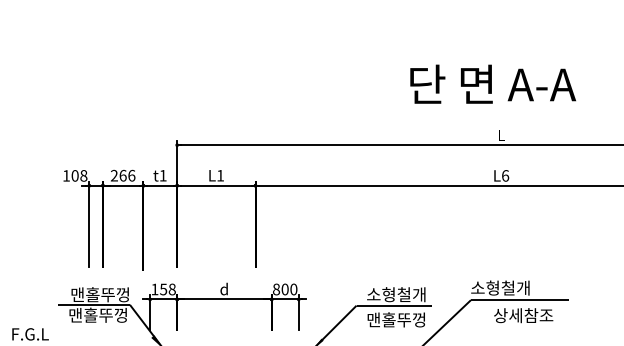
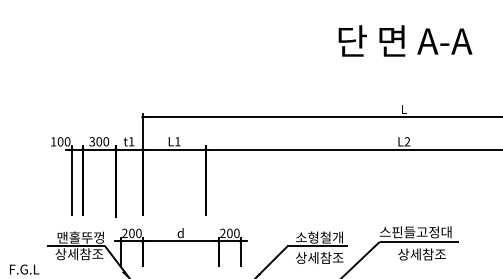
text: (493, 83) -> (405, 40), moved
text: (83, 175) -> (67, 141), 108 -> 100
text: (123, 175) -> (99, 141), 266 -> 300
text: (505, 175) -> (407, 141), L6 -> L2
text: (163, 288) -> (131, 232), 158 -> 200
text: (516, 288) -> (416, 232), 소형철개 -> 스핀들고정대
text: (276, 289) -> (222, 233), 800 -> 200
text: (98, 315) -> (79, 254), 맨홀뚜껑 -> 상세참조
text: (396, 319) -> (319, 257), 맨홀뚜껑 -> 상세참조

